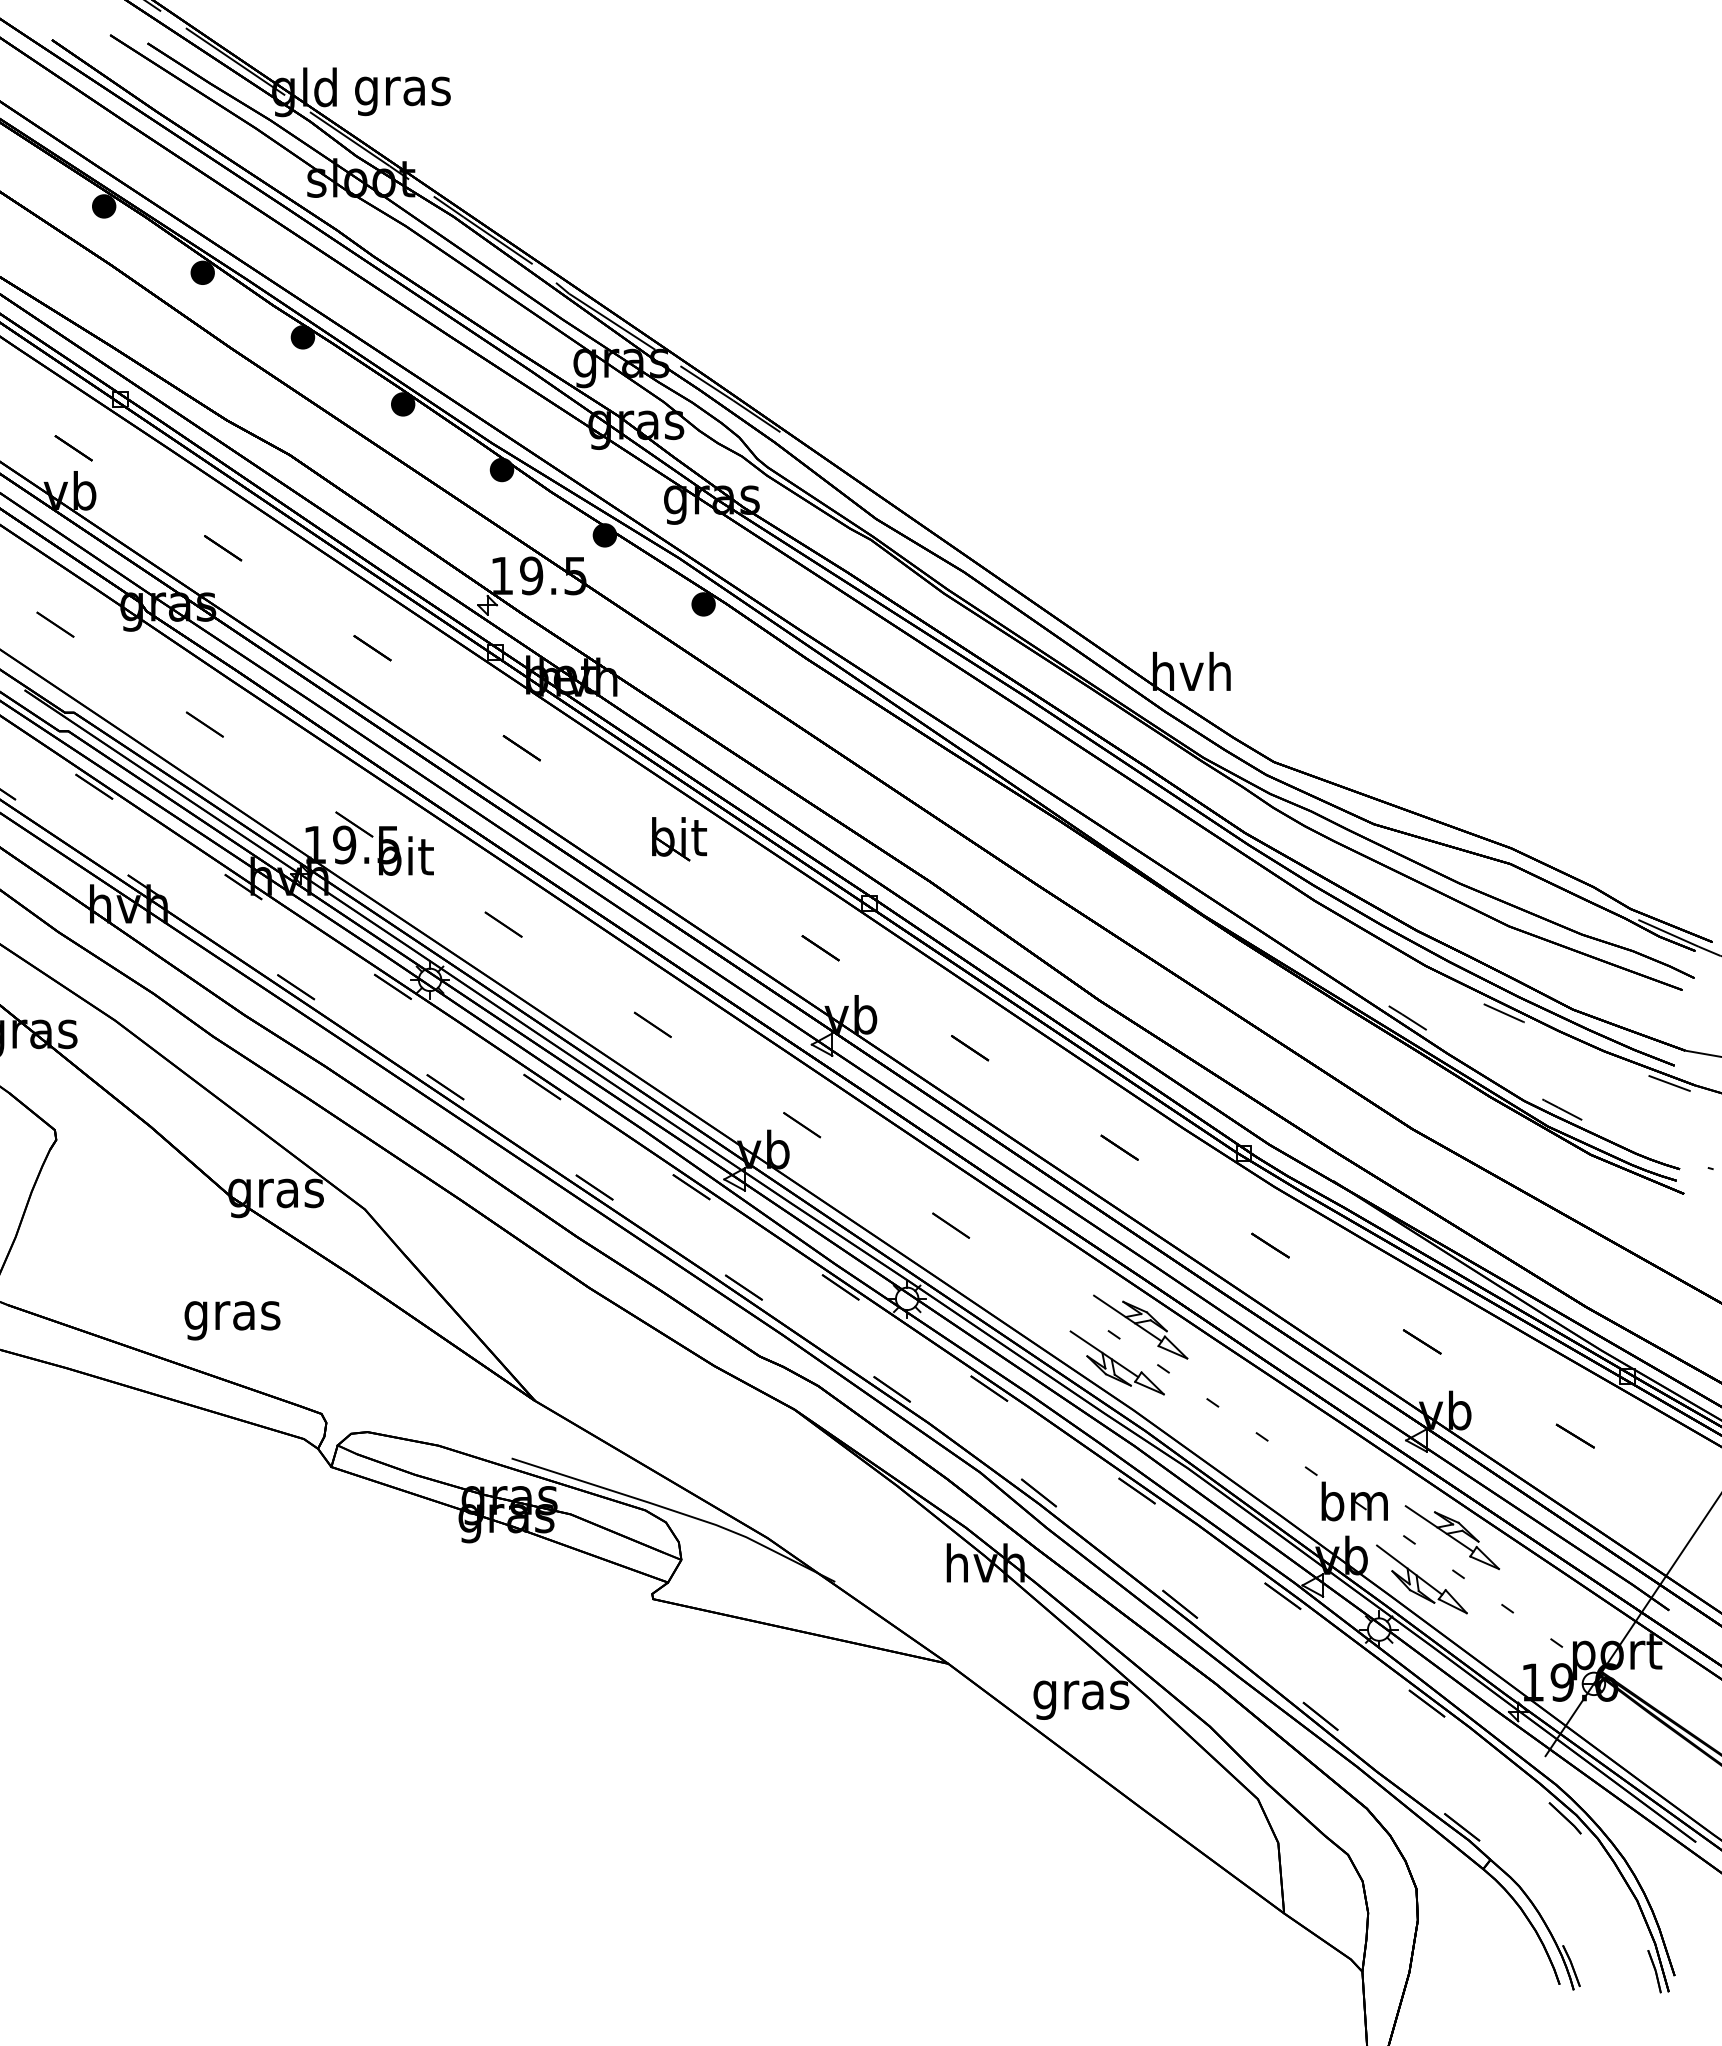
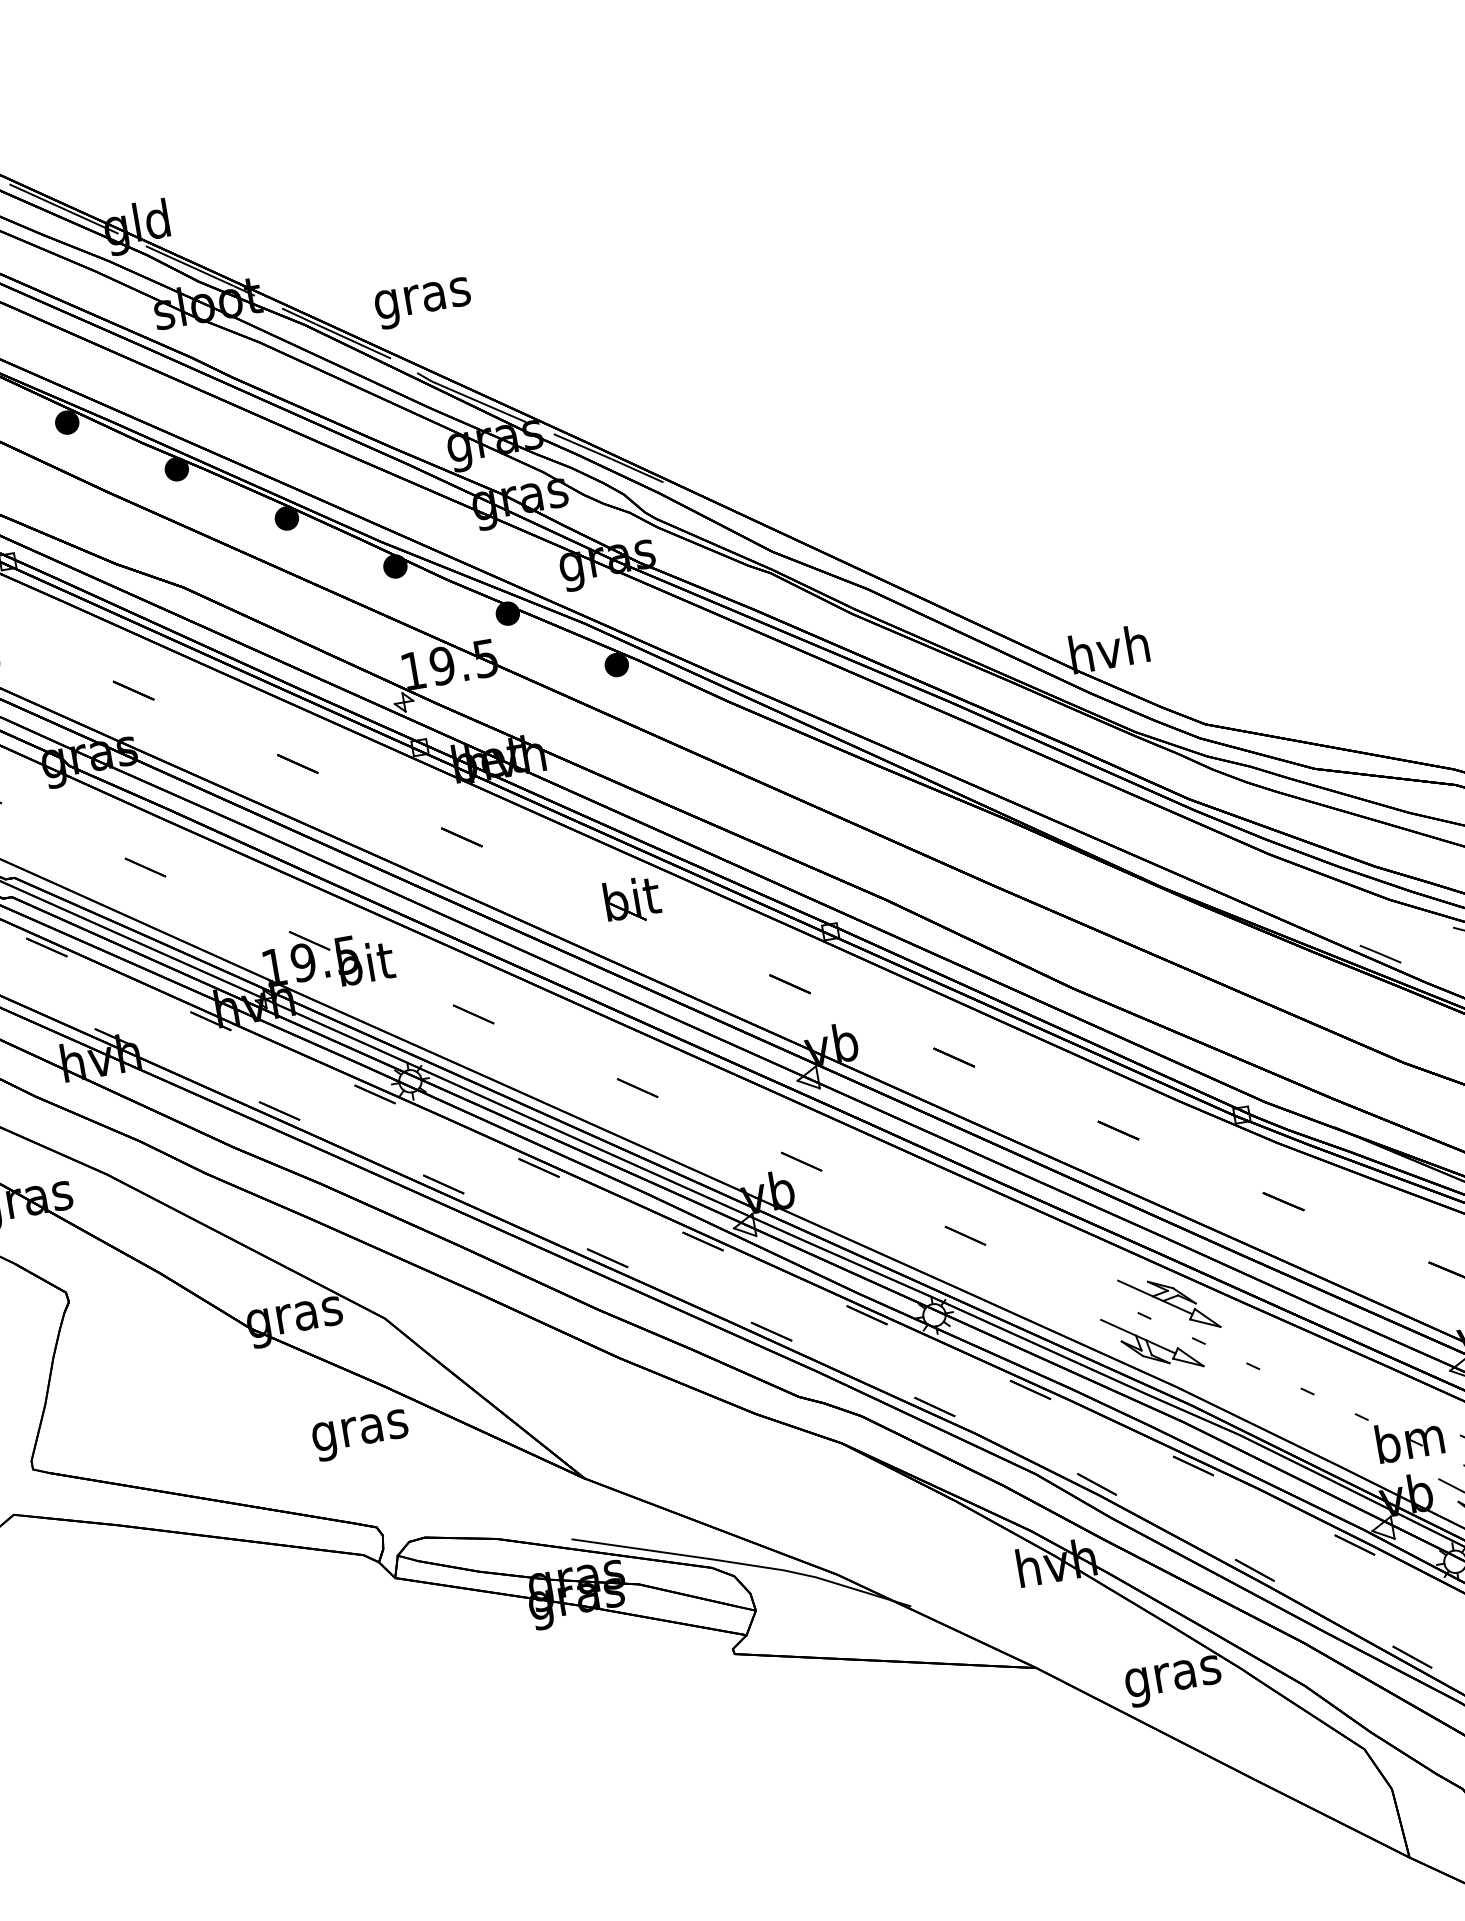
text: (402, 96) -> (423, 303), moved
text: (232, 1320) -> (360, 1435), moved

